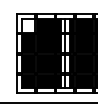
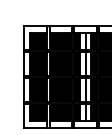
fill: (28, 25) -> (38, 40), added

